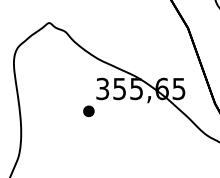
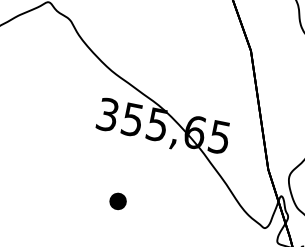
part: (88, 110) -> (117, 200), moved

